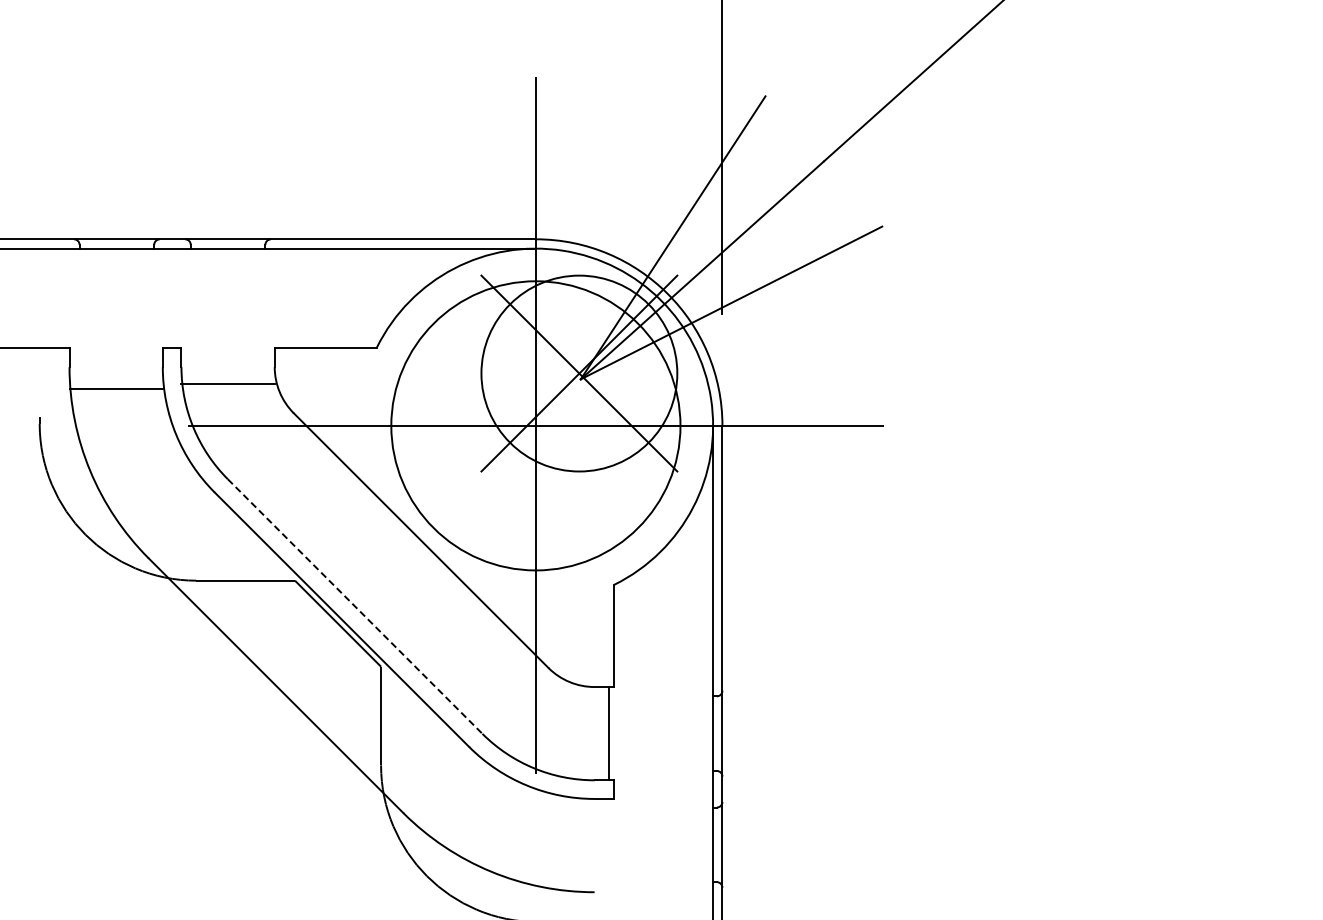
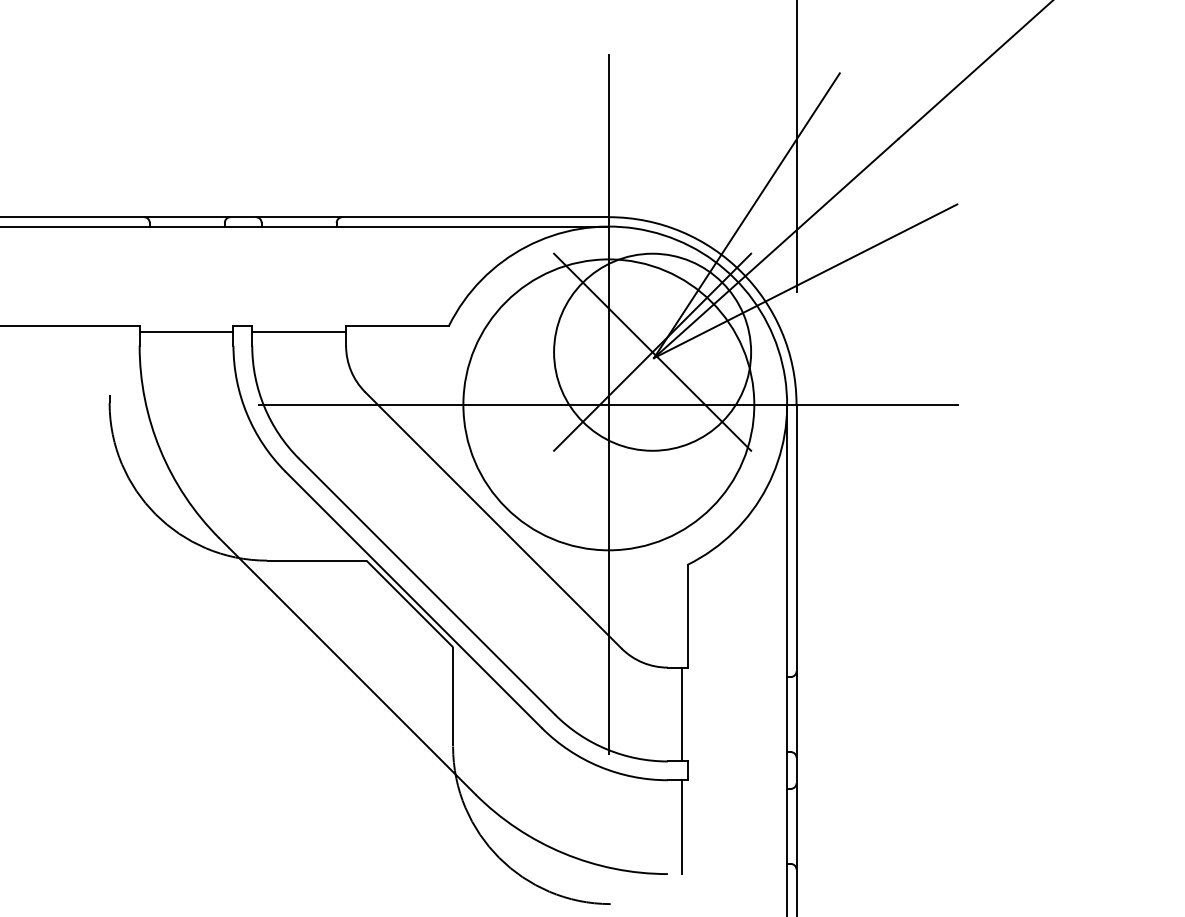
line: (227, 384) -> (298, 332), moved
line: (115, 389) -> (185, 332), moved
line: (355, 606) -> (427, 586), dashed -> solid
line: (608, 845) -> (681, 827), added

